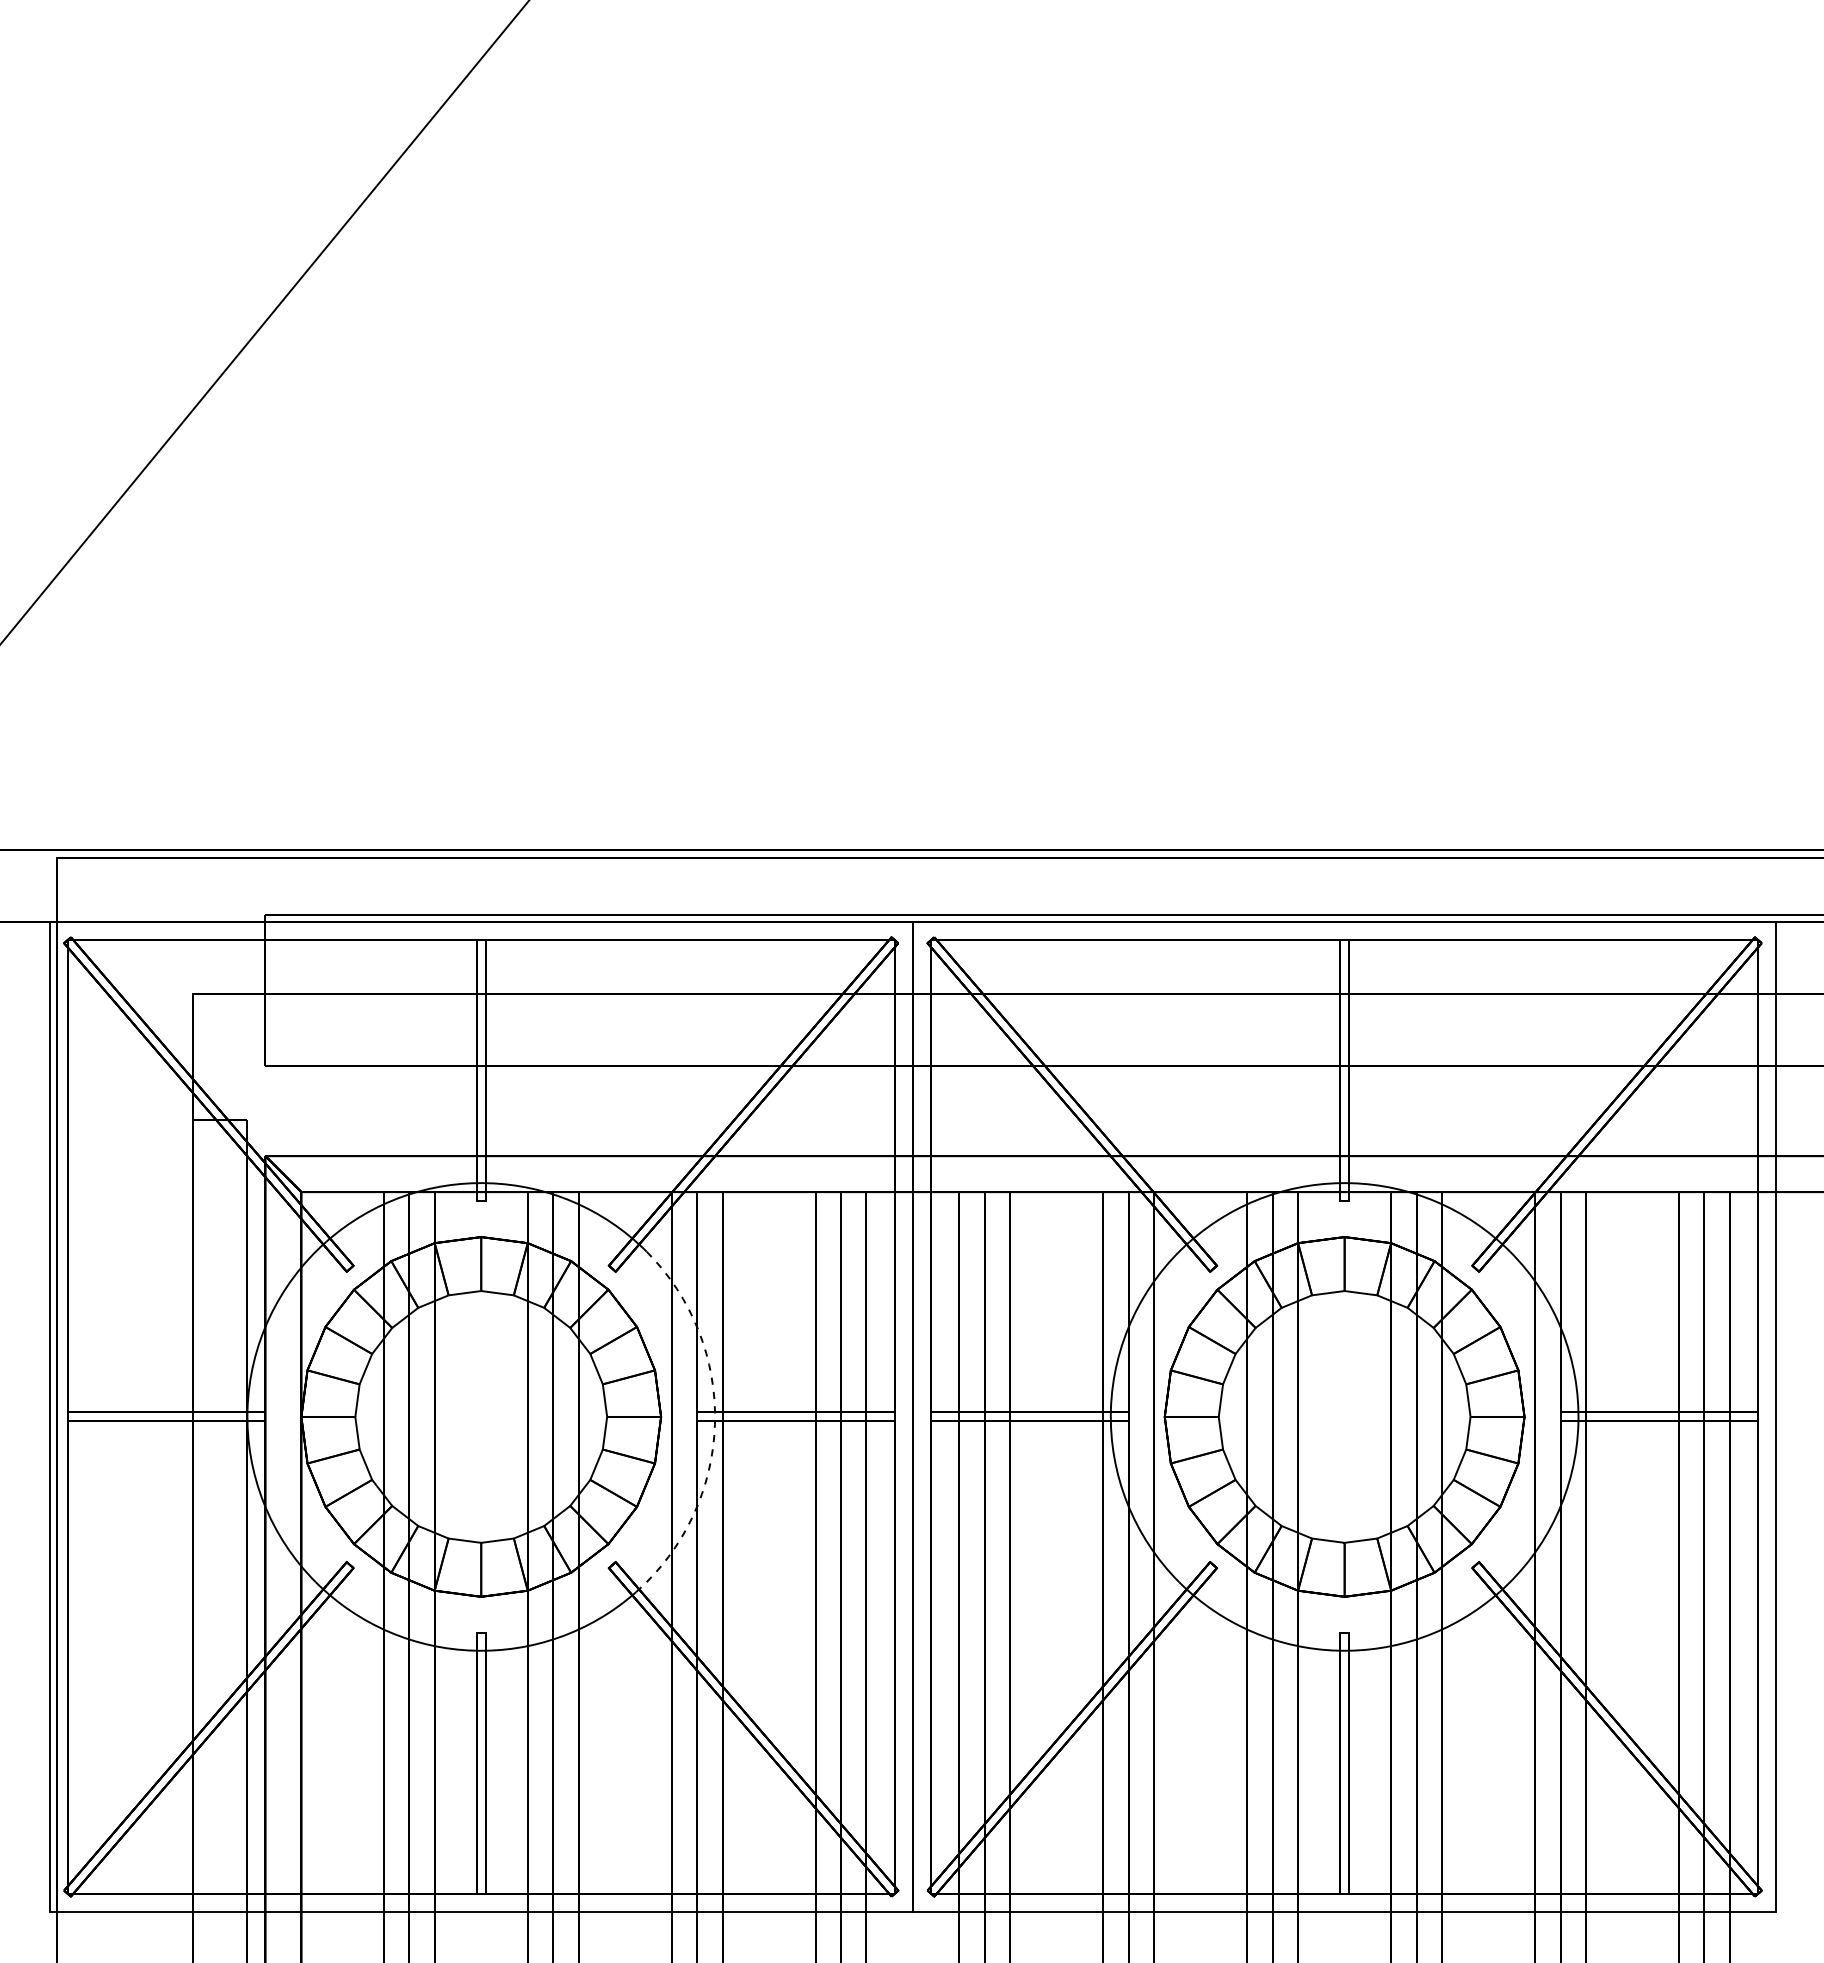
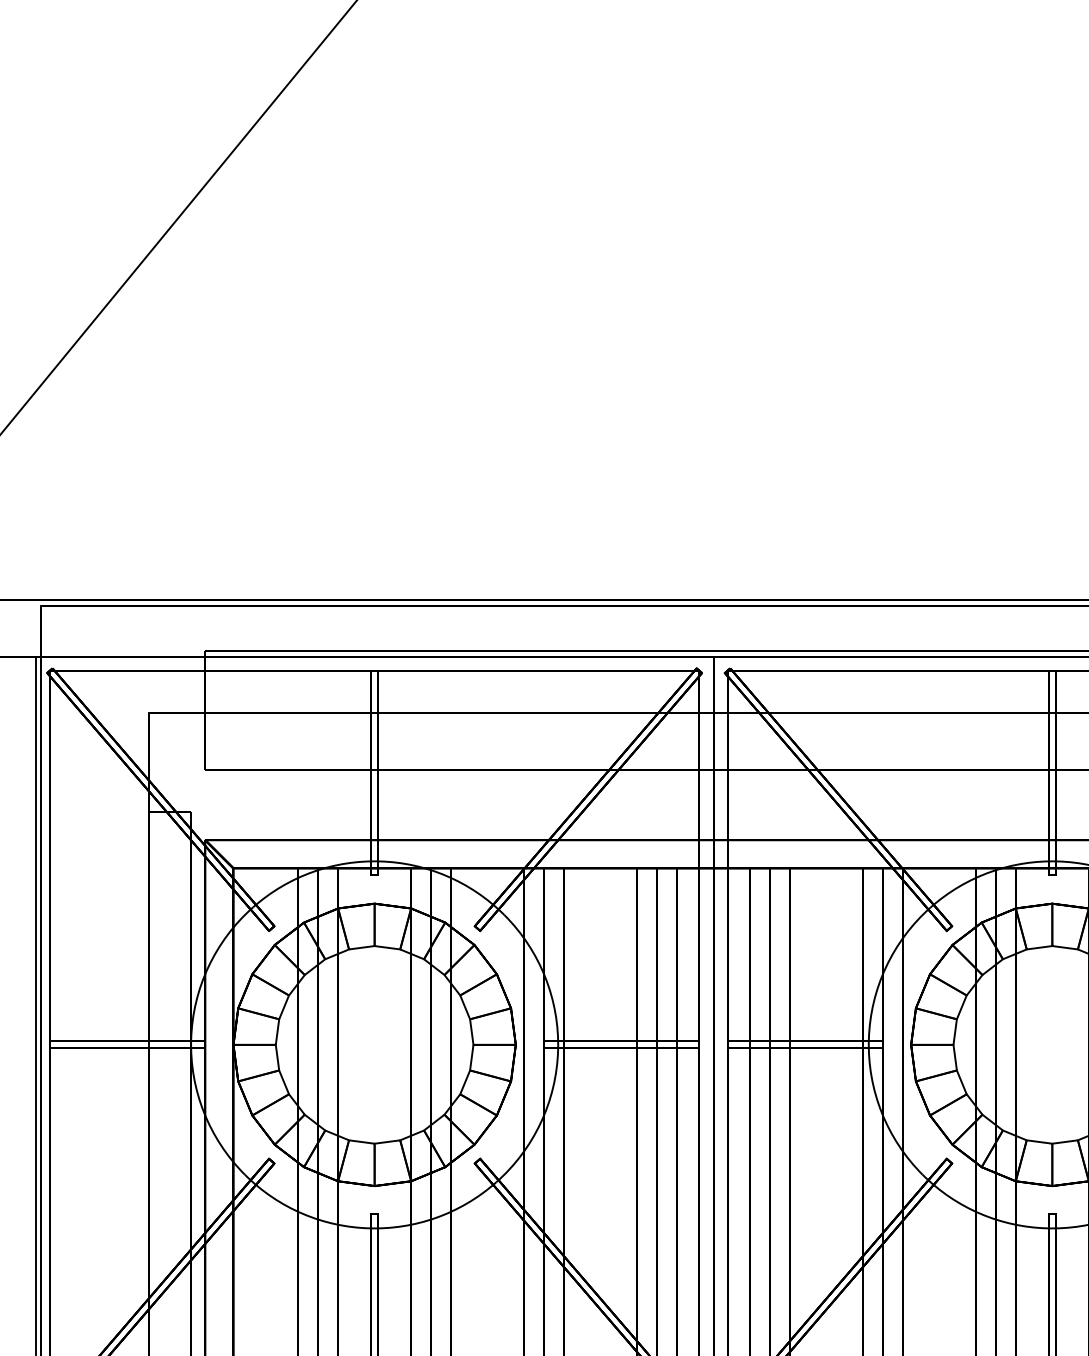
arc: (714, 1424) -> (557, 1050), dashed -> solid

